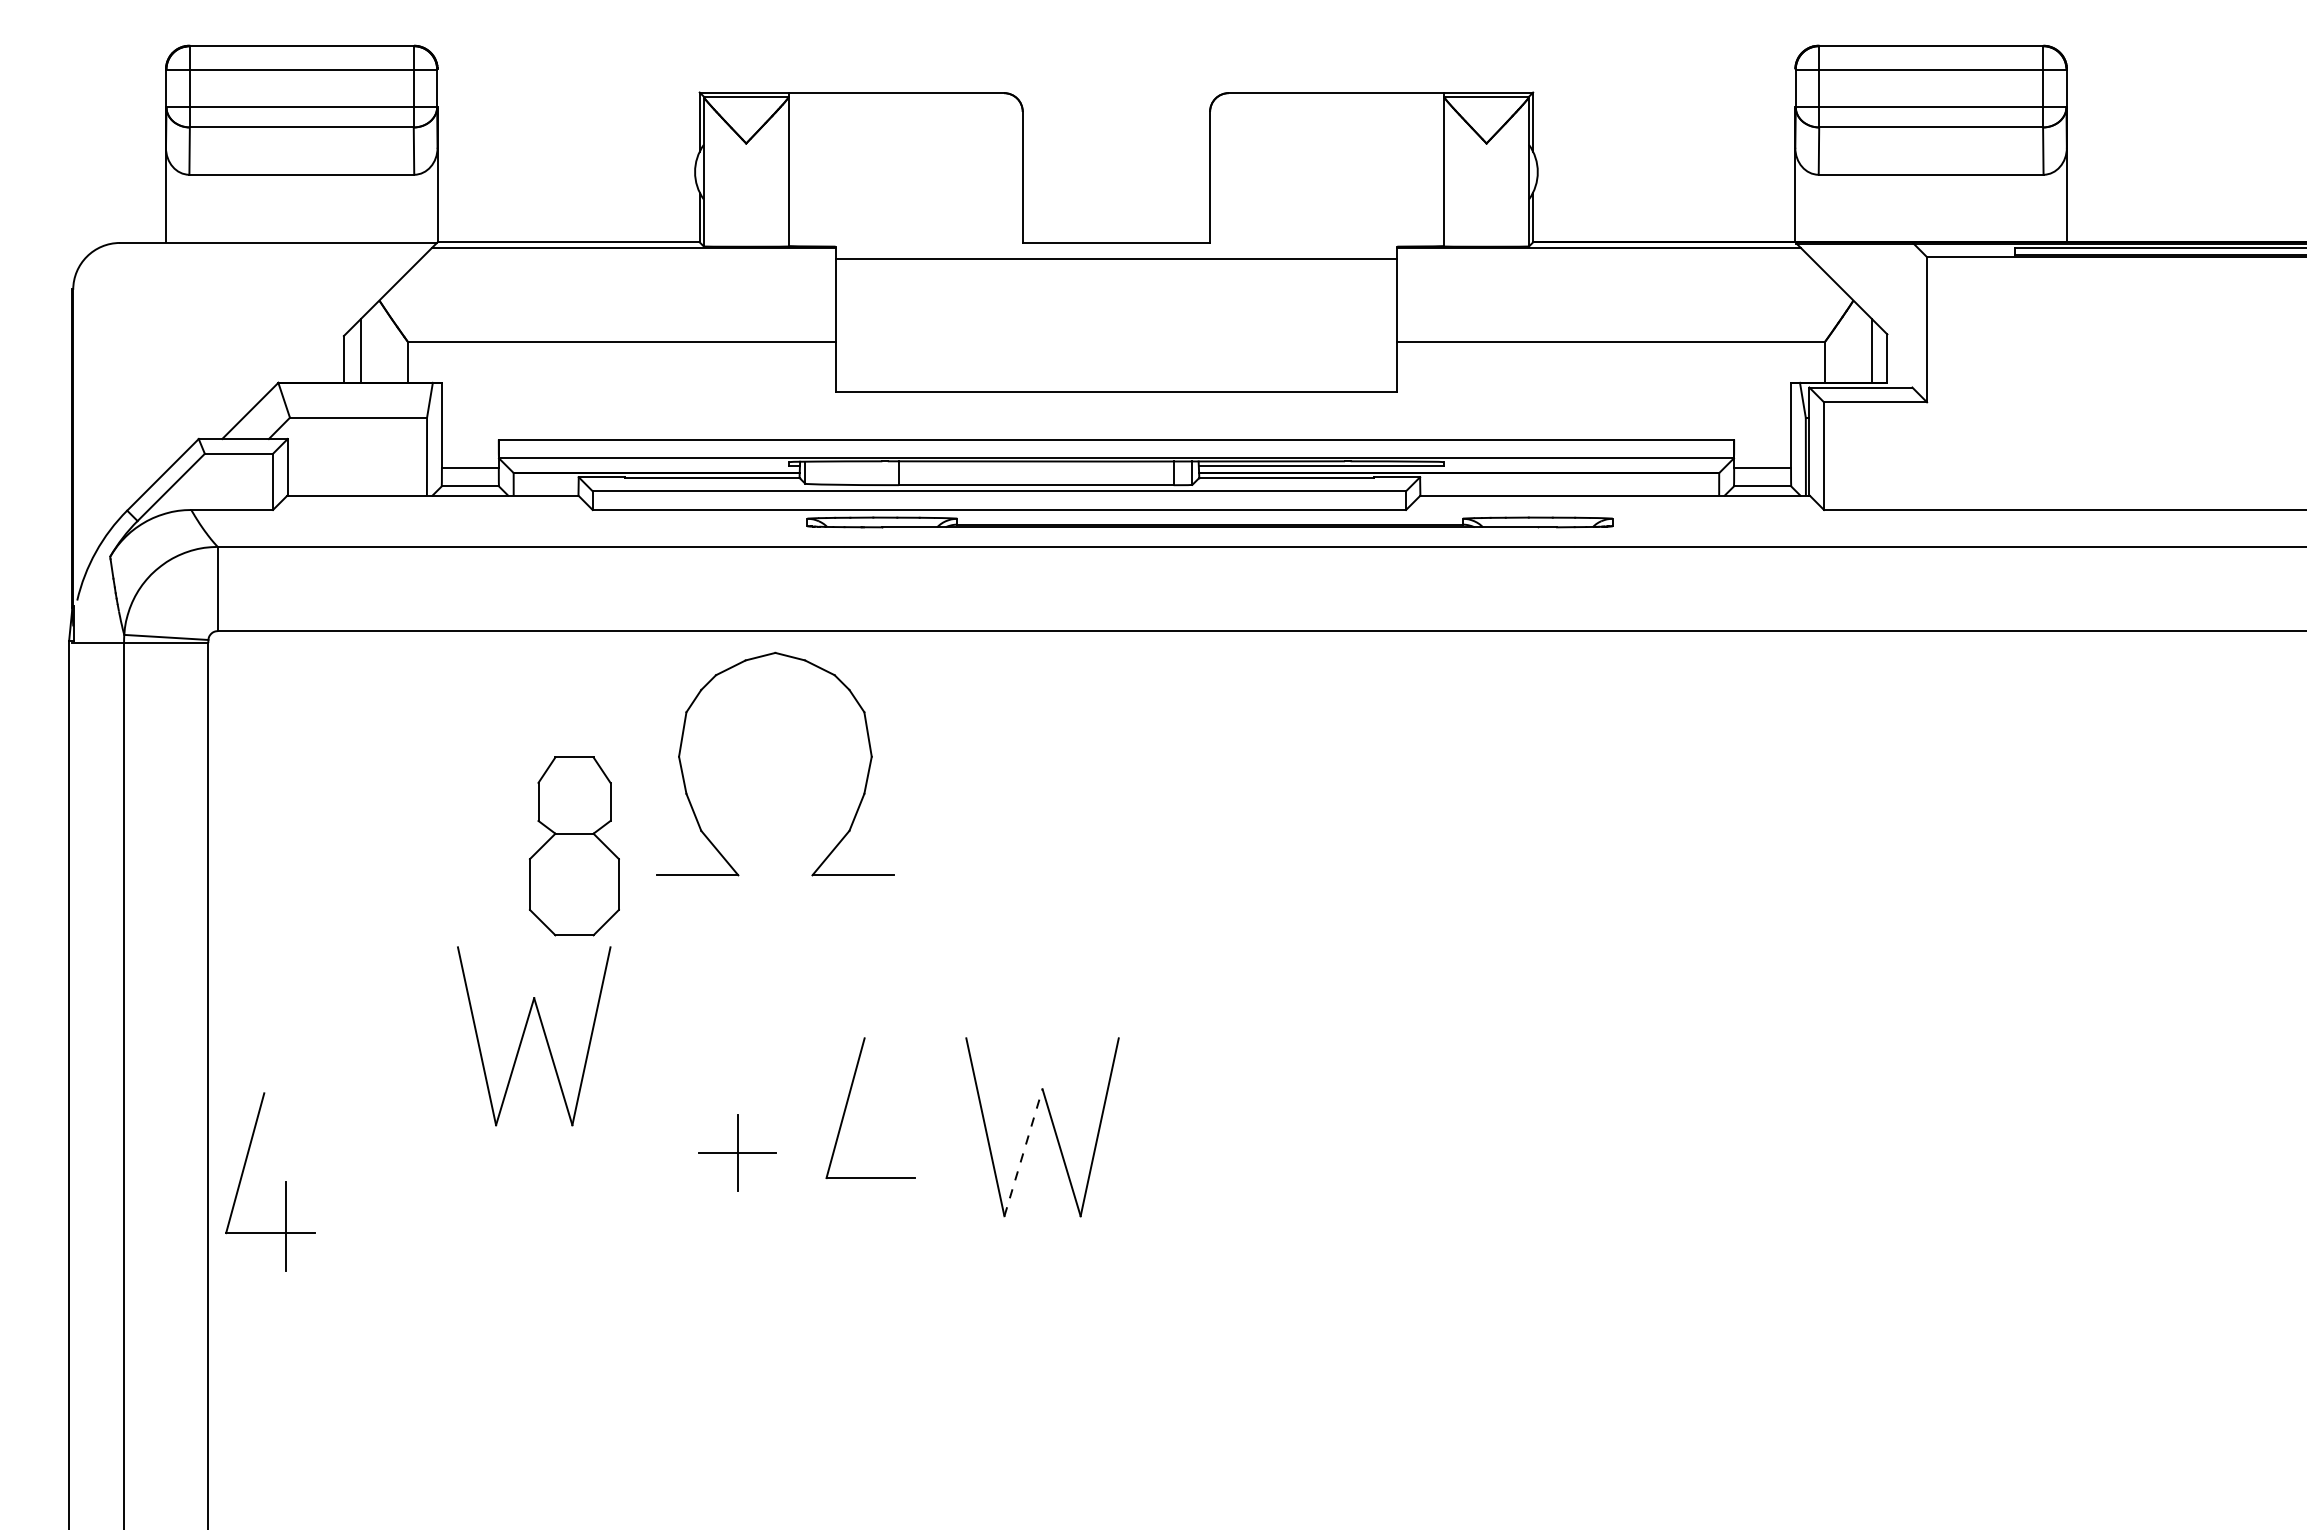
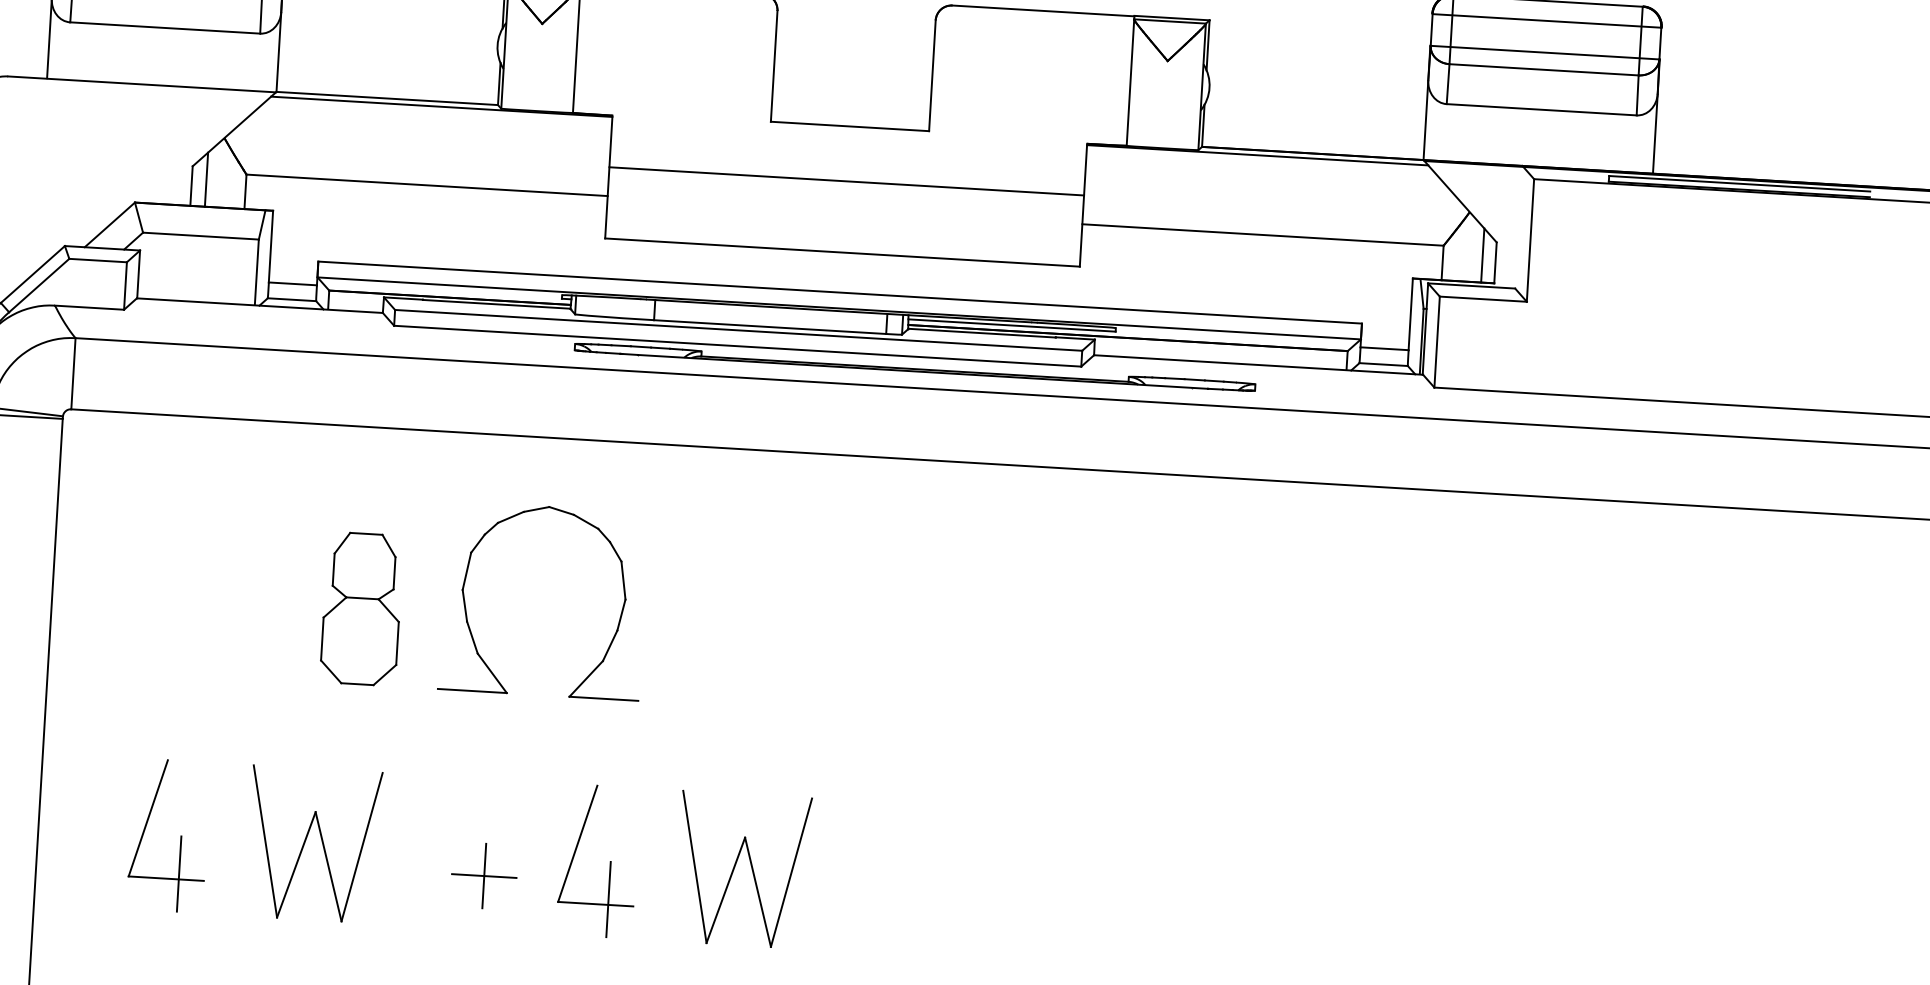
line: (1116, 258) -> (846, 181), moved
part: (865, 781) -> (618, 620), moved
part: (543, 1033) -> (321, 842), moved
line: (1023, 1152) -> (725, 890), dashed -> solid
line: (885, 1171) -> (608, 899), added
part: (285, 1181) -> (181, 835), moved

